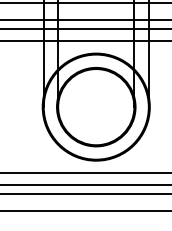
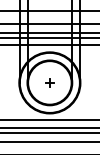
part: (95, 106) -> (49, 82), added

